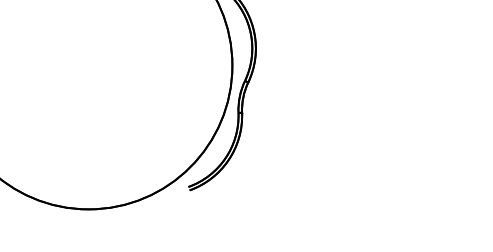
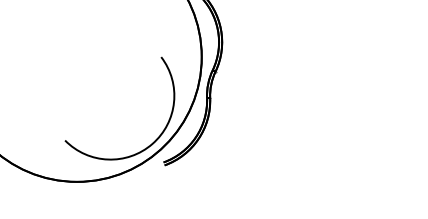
part: (171, 167) -> (148, 145), added

